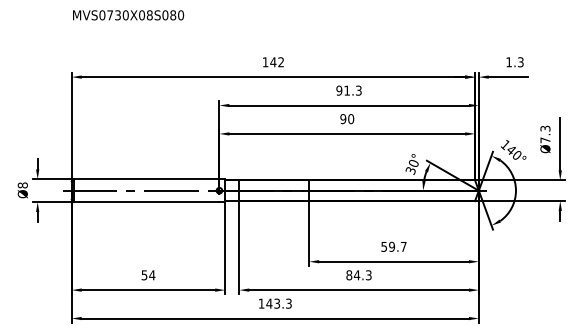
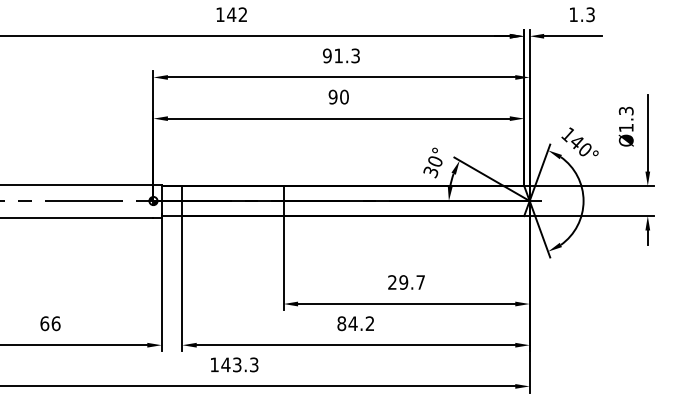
text: (545, 140) -> (626, 128), Ø7.3 -> Ø1.3
text: (383, 246) -> (391, 281), 59.7 -> 29.7
text: (148, 275) -> (50, 323), 54 -> 66
text: (368, 275) -> (369, 323), 84.3 -> 84.2

